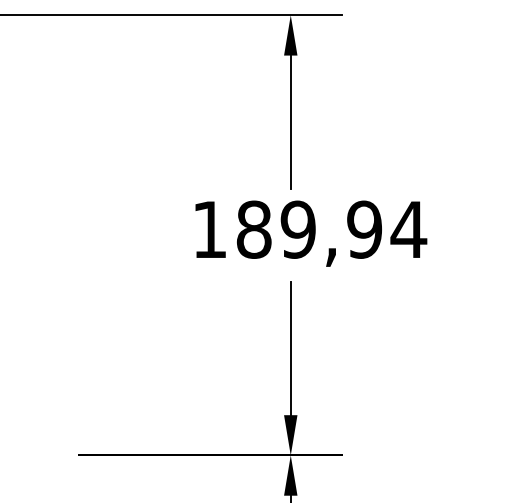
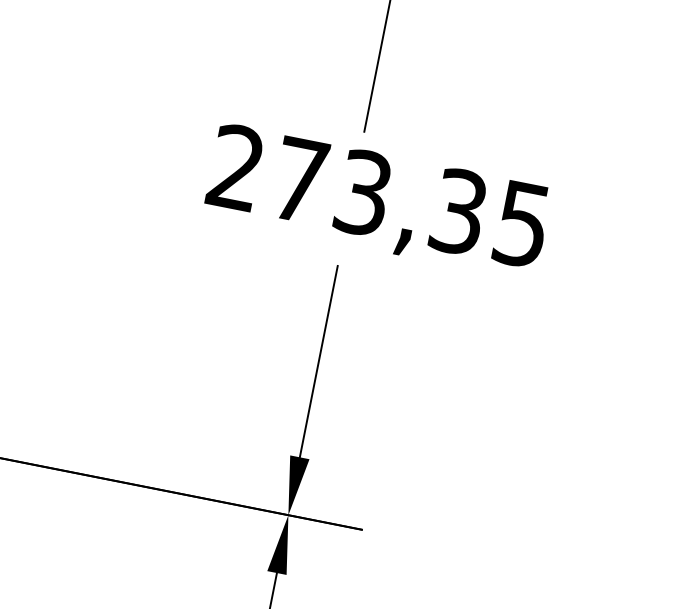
text: (310, 229) -> (381, 196), 189,94 -> 273,35

